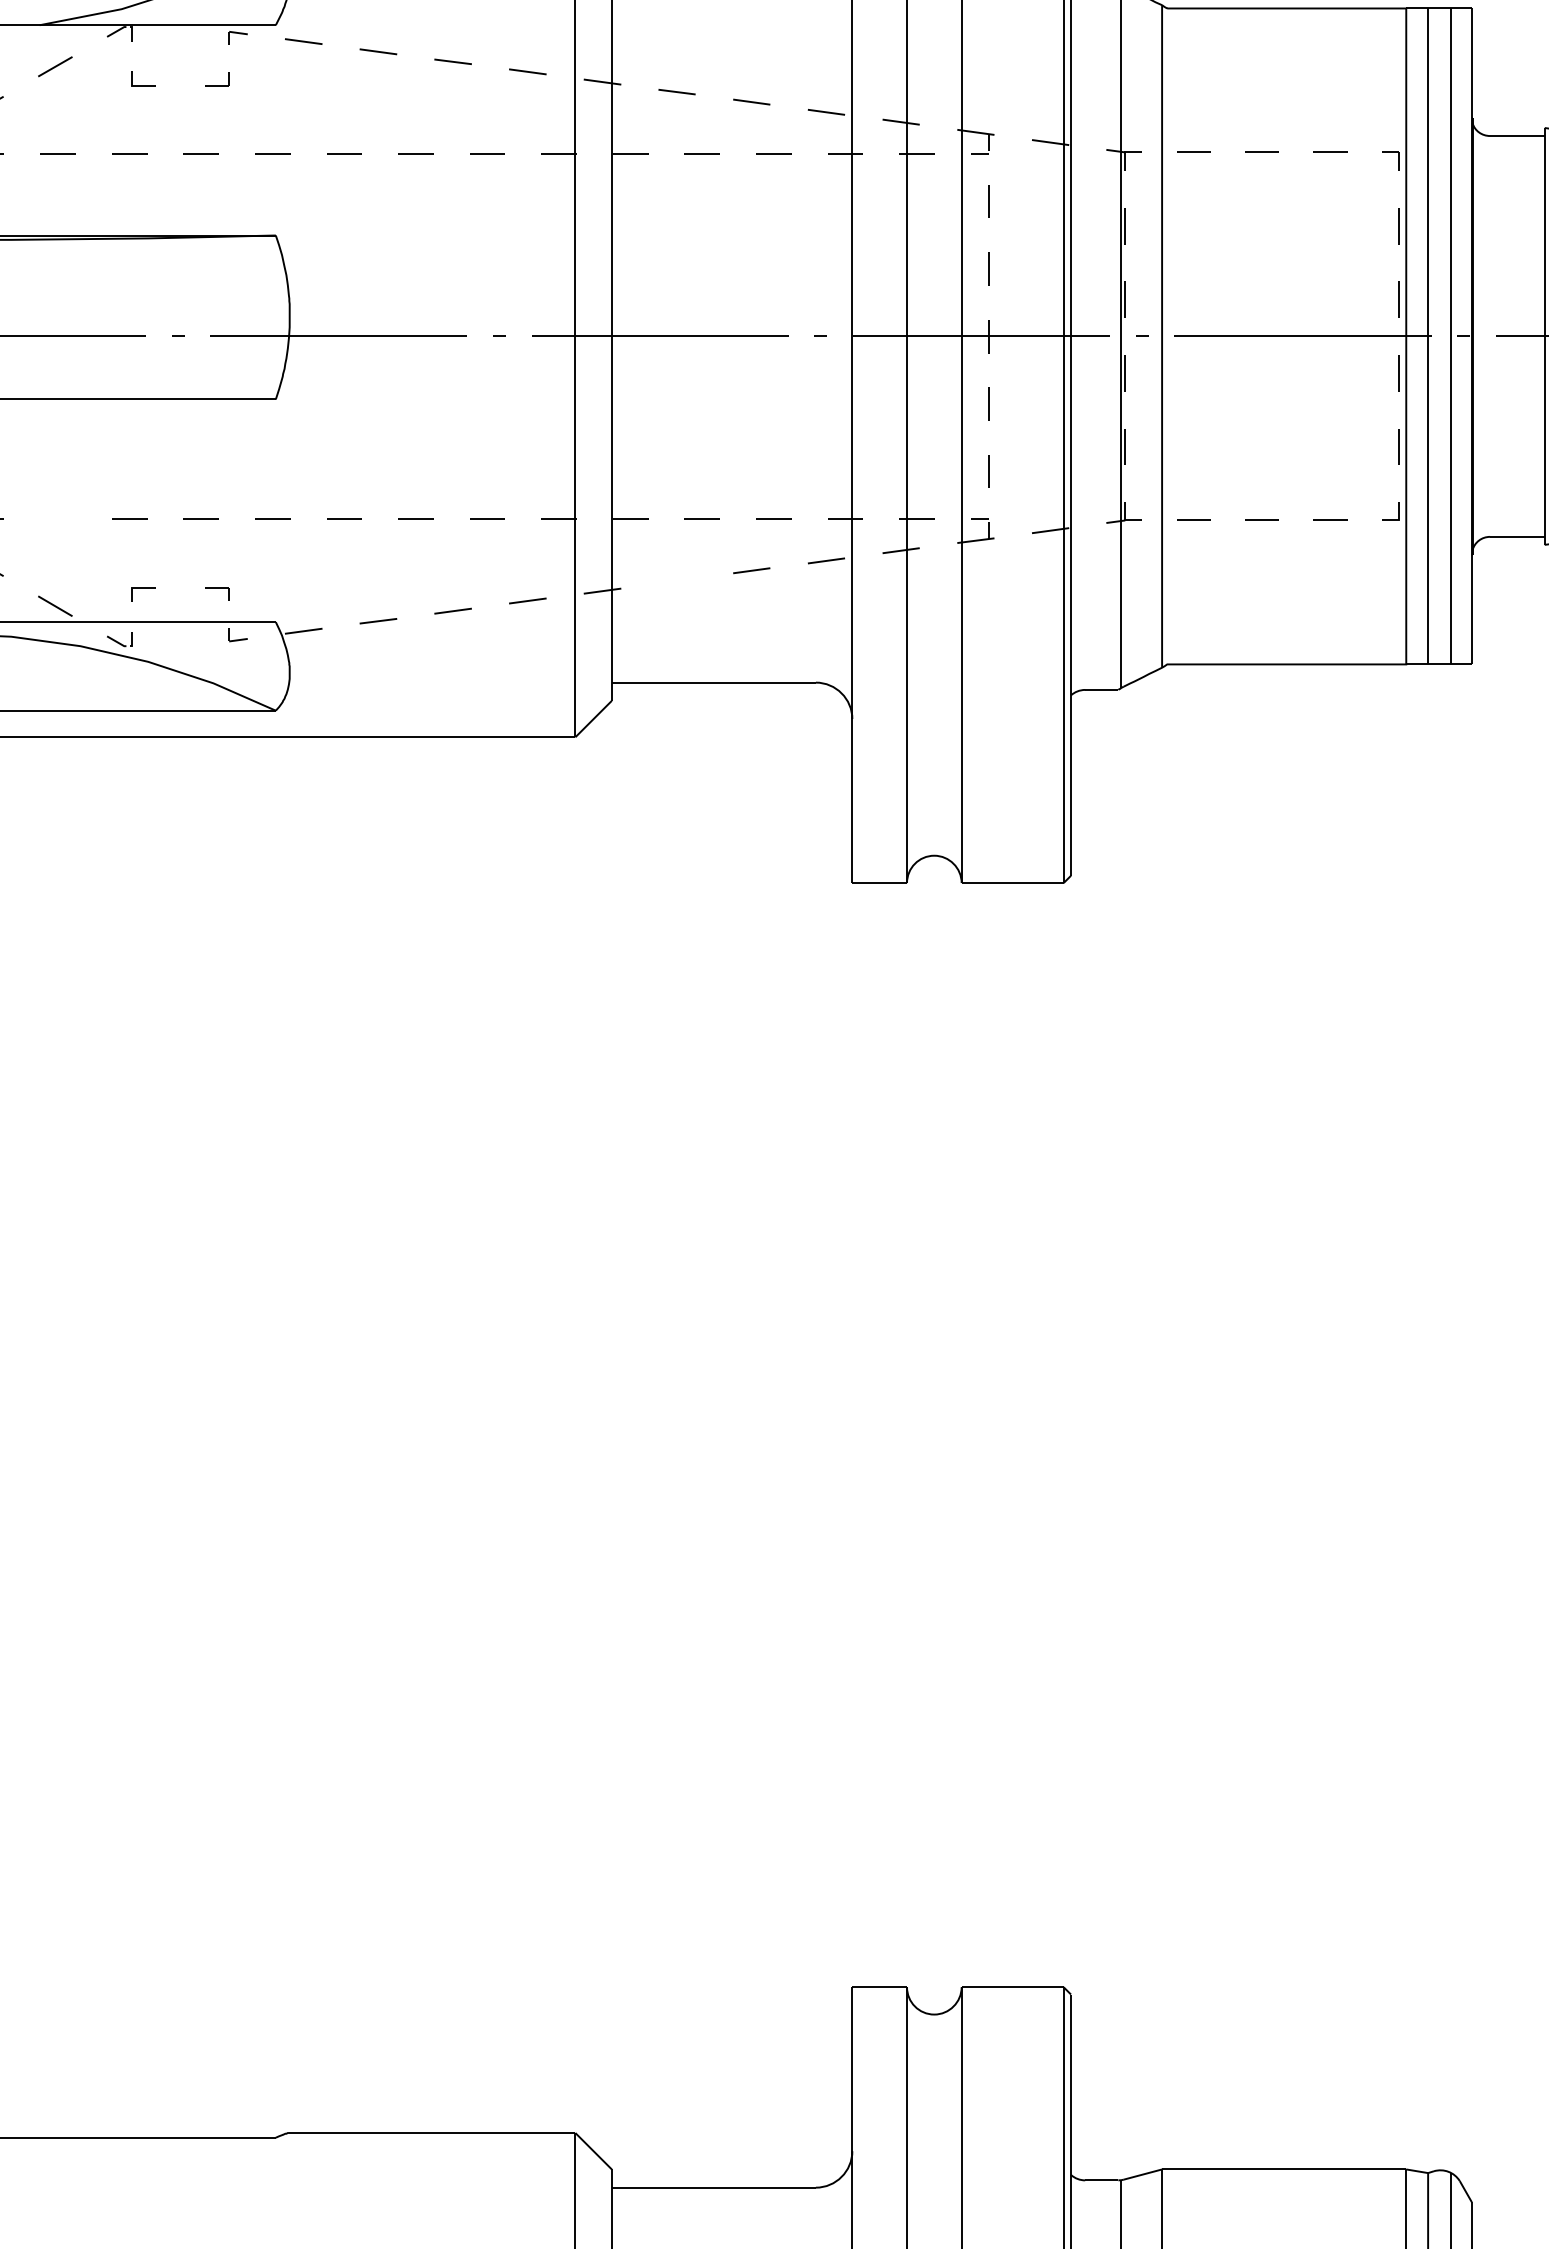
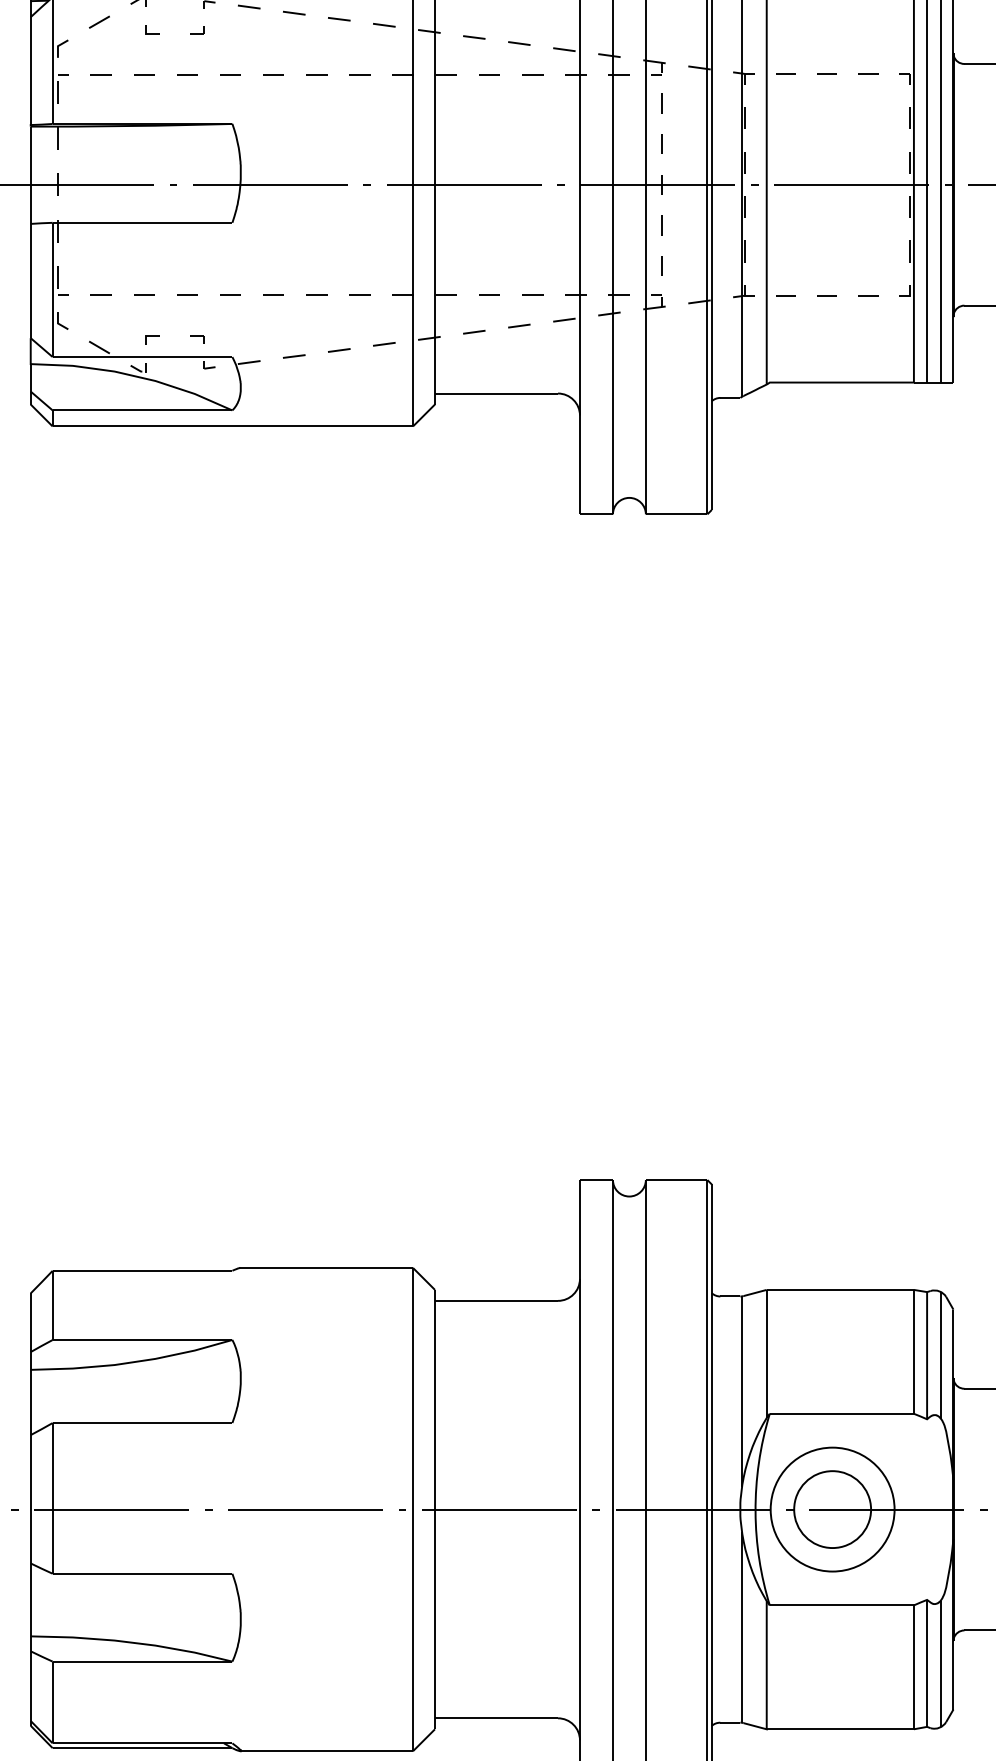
line: (57, 518) -> (100, 294), added
line: (677, 579) -> (474, 331), added

